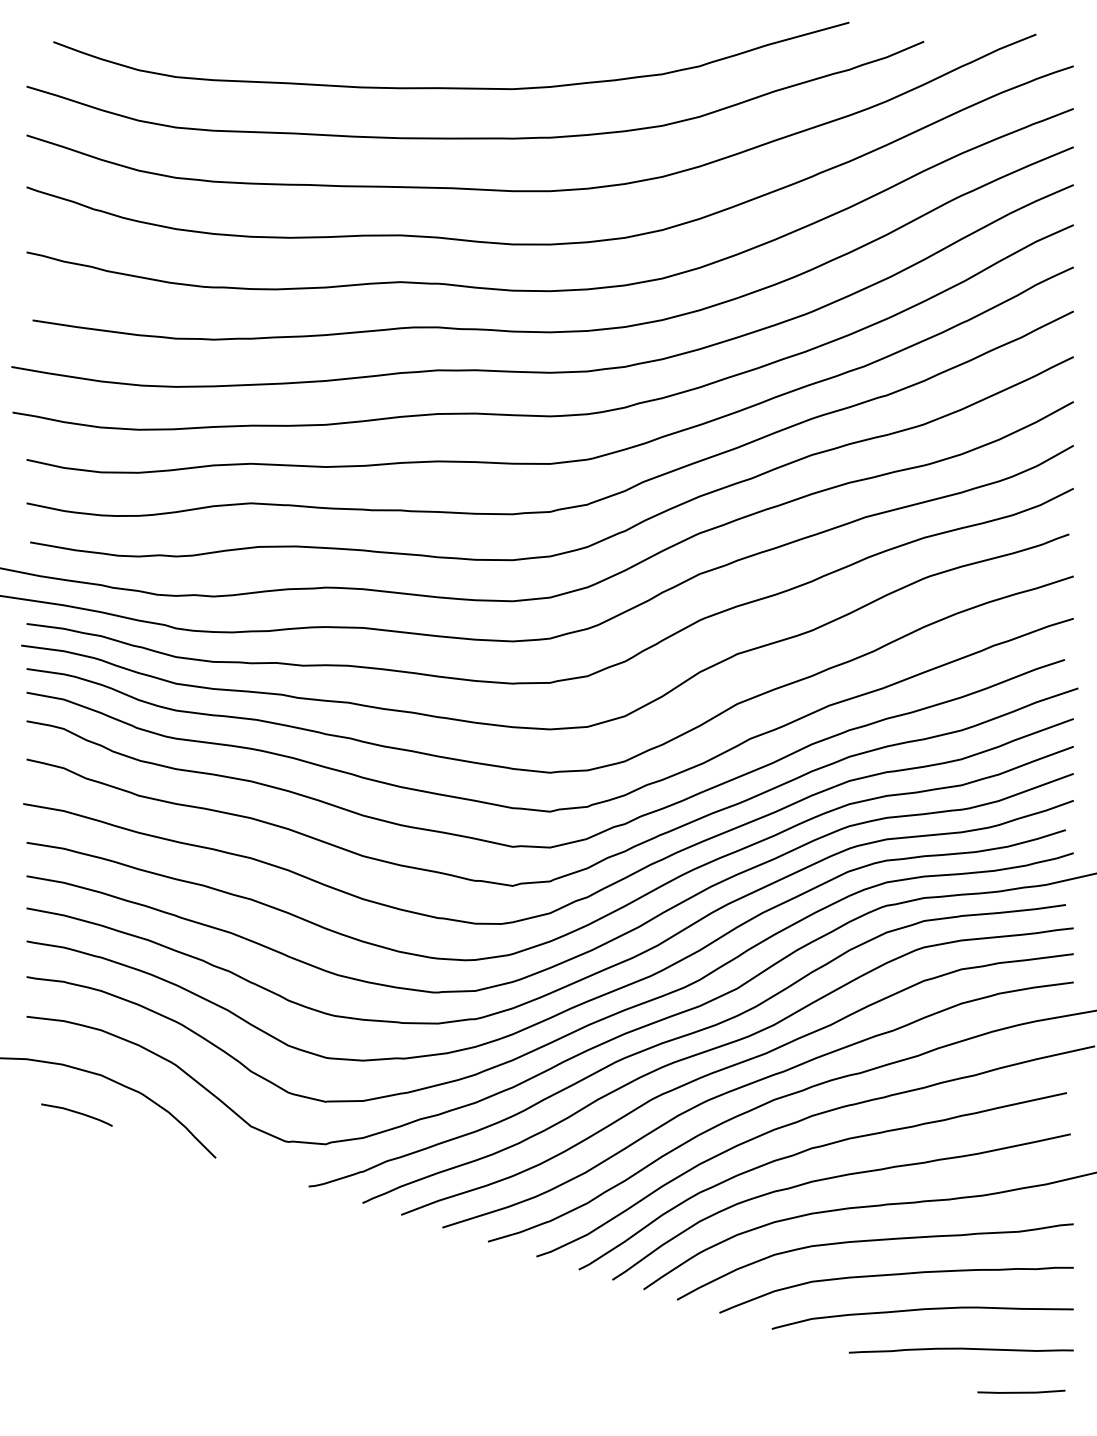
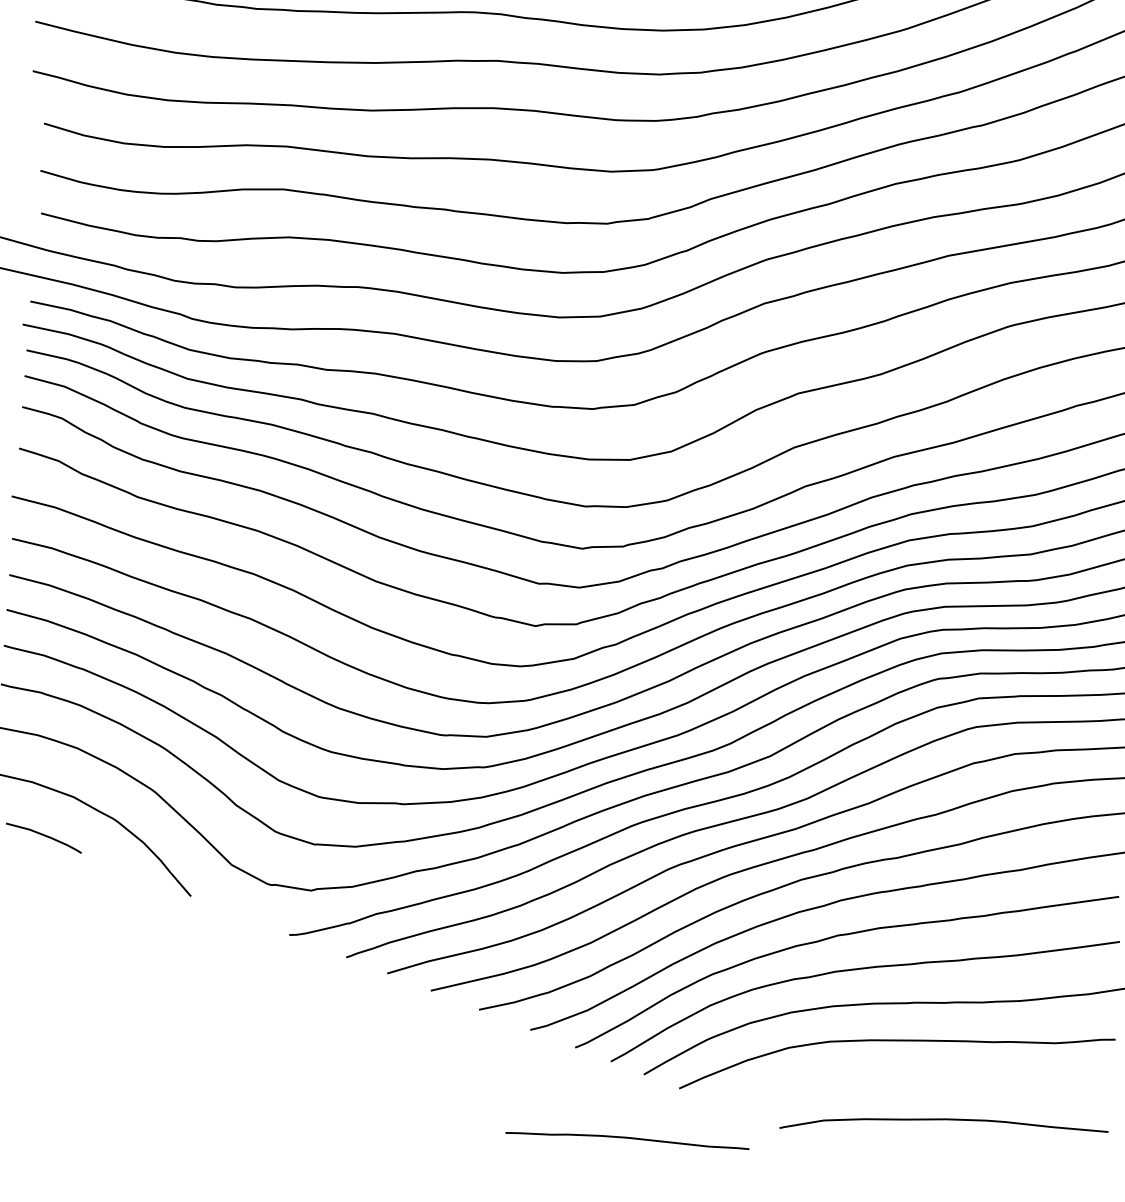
curve: (896, 1275) -> (919, 1080), removed
curve: (960, 1349) -> (626, 1138), moved

